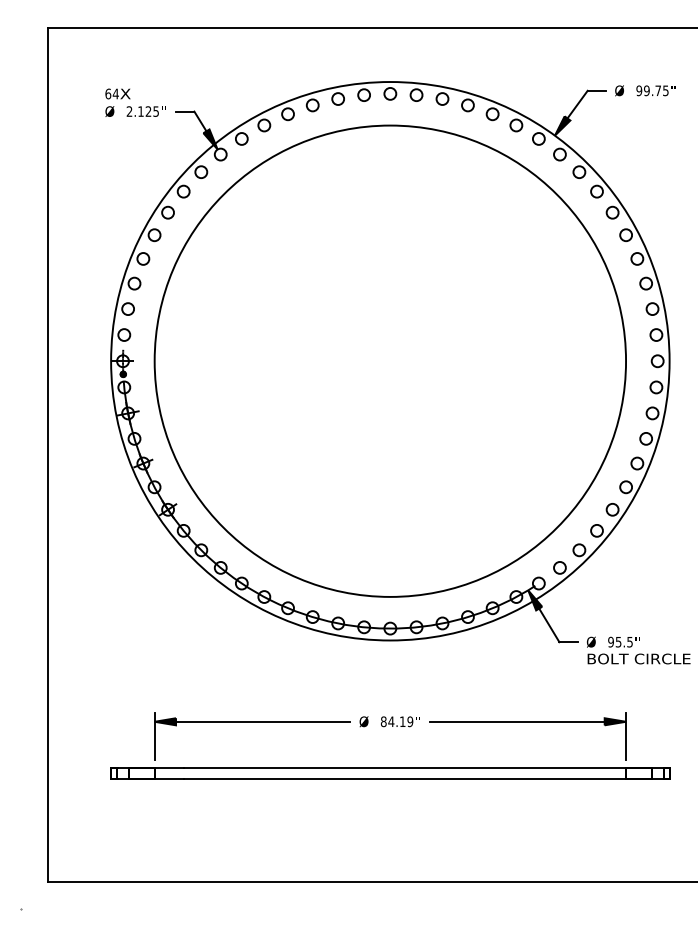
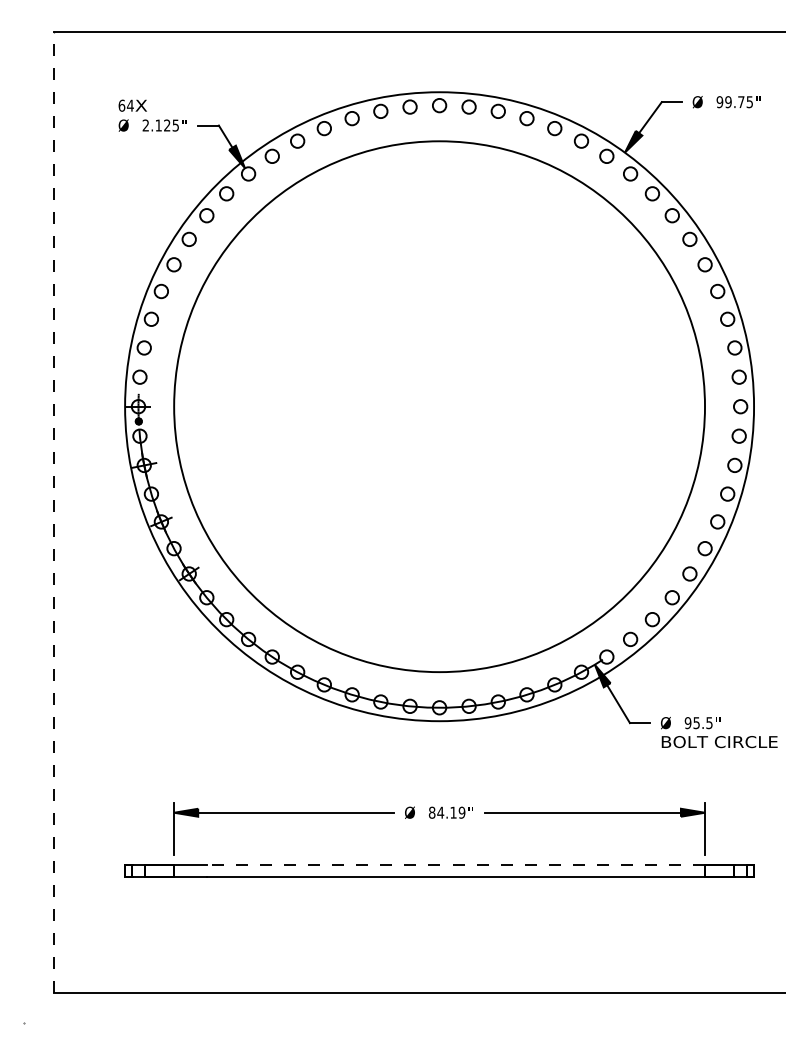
line: (47, 454) -> (53, 511), solid -> dashed
line: (404, 767) -> (455, 864), solid -> dashed

